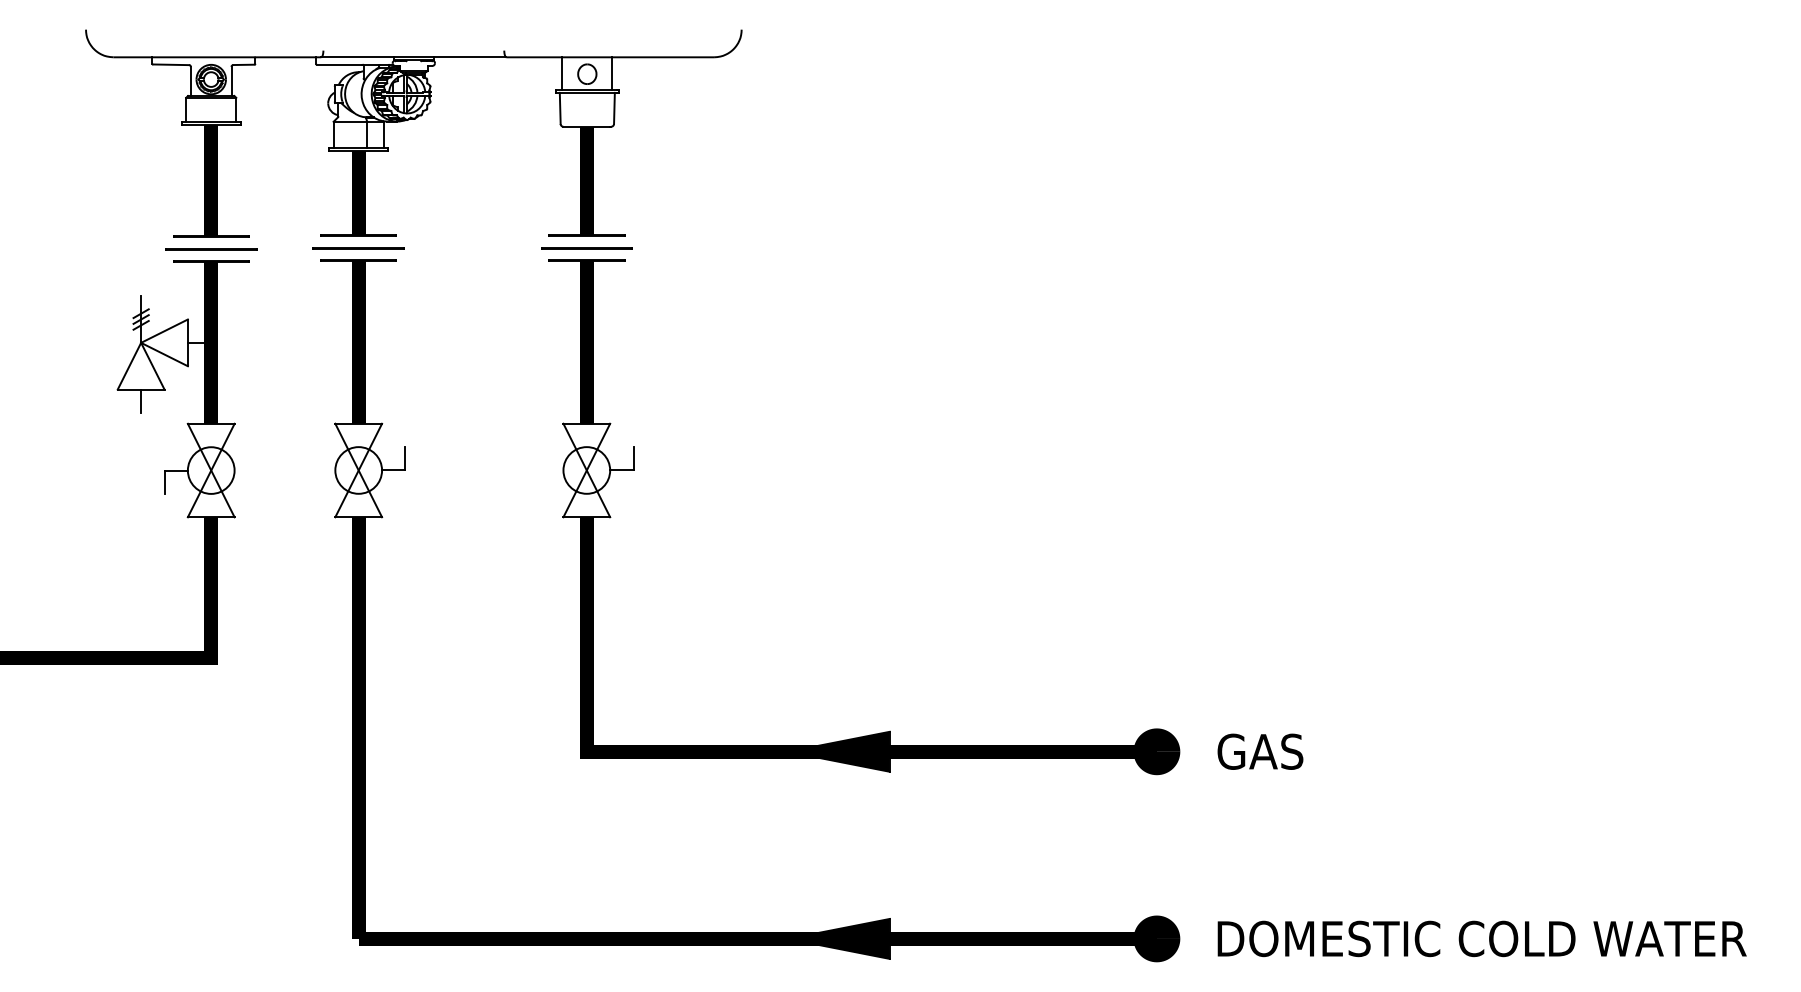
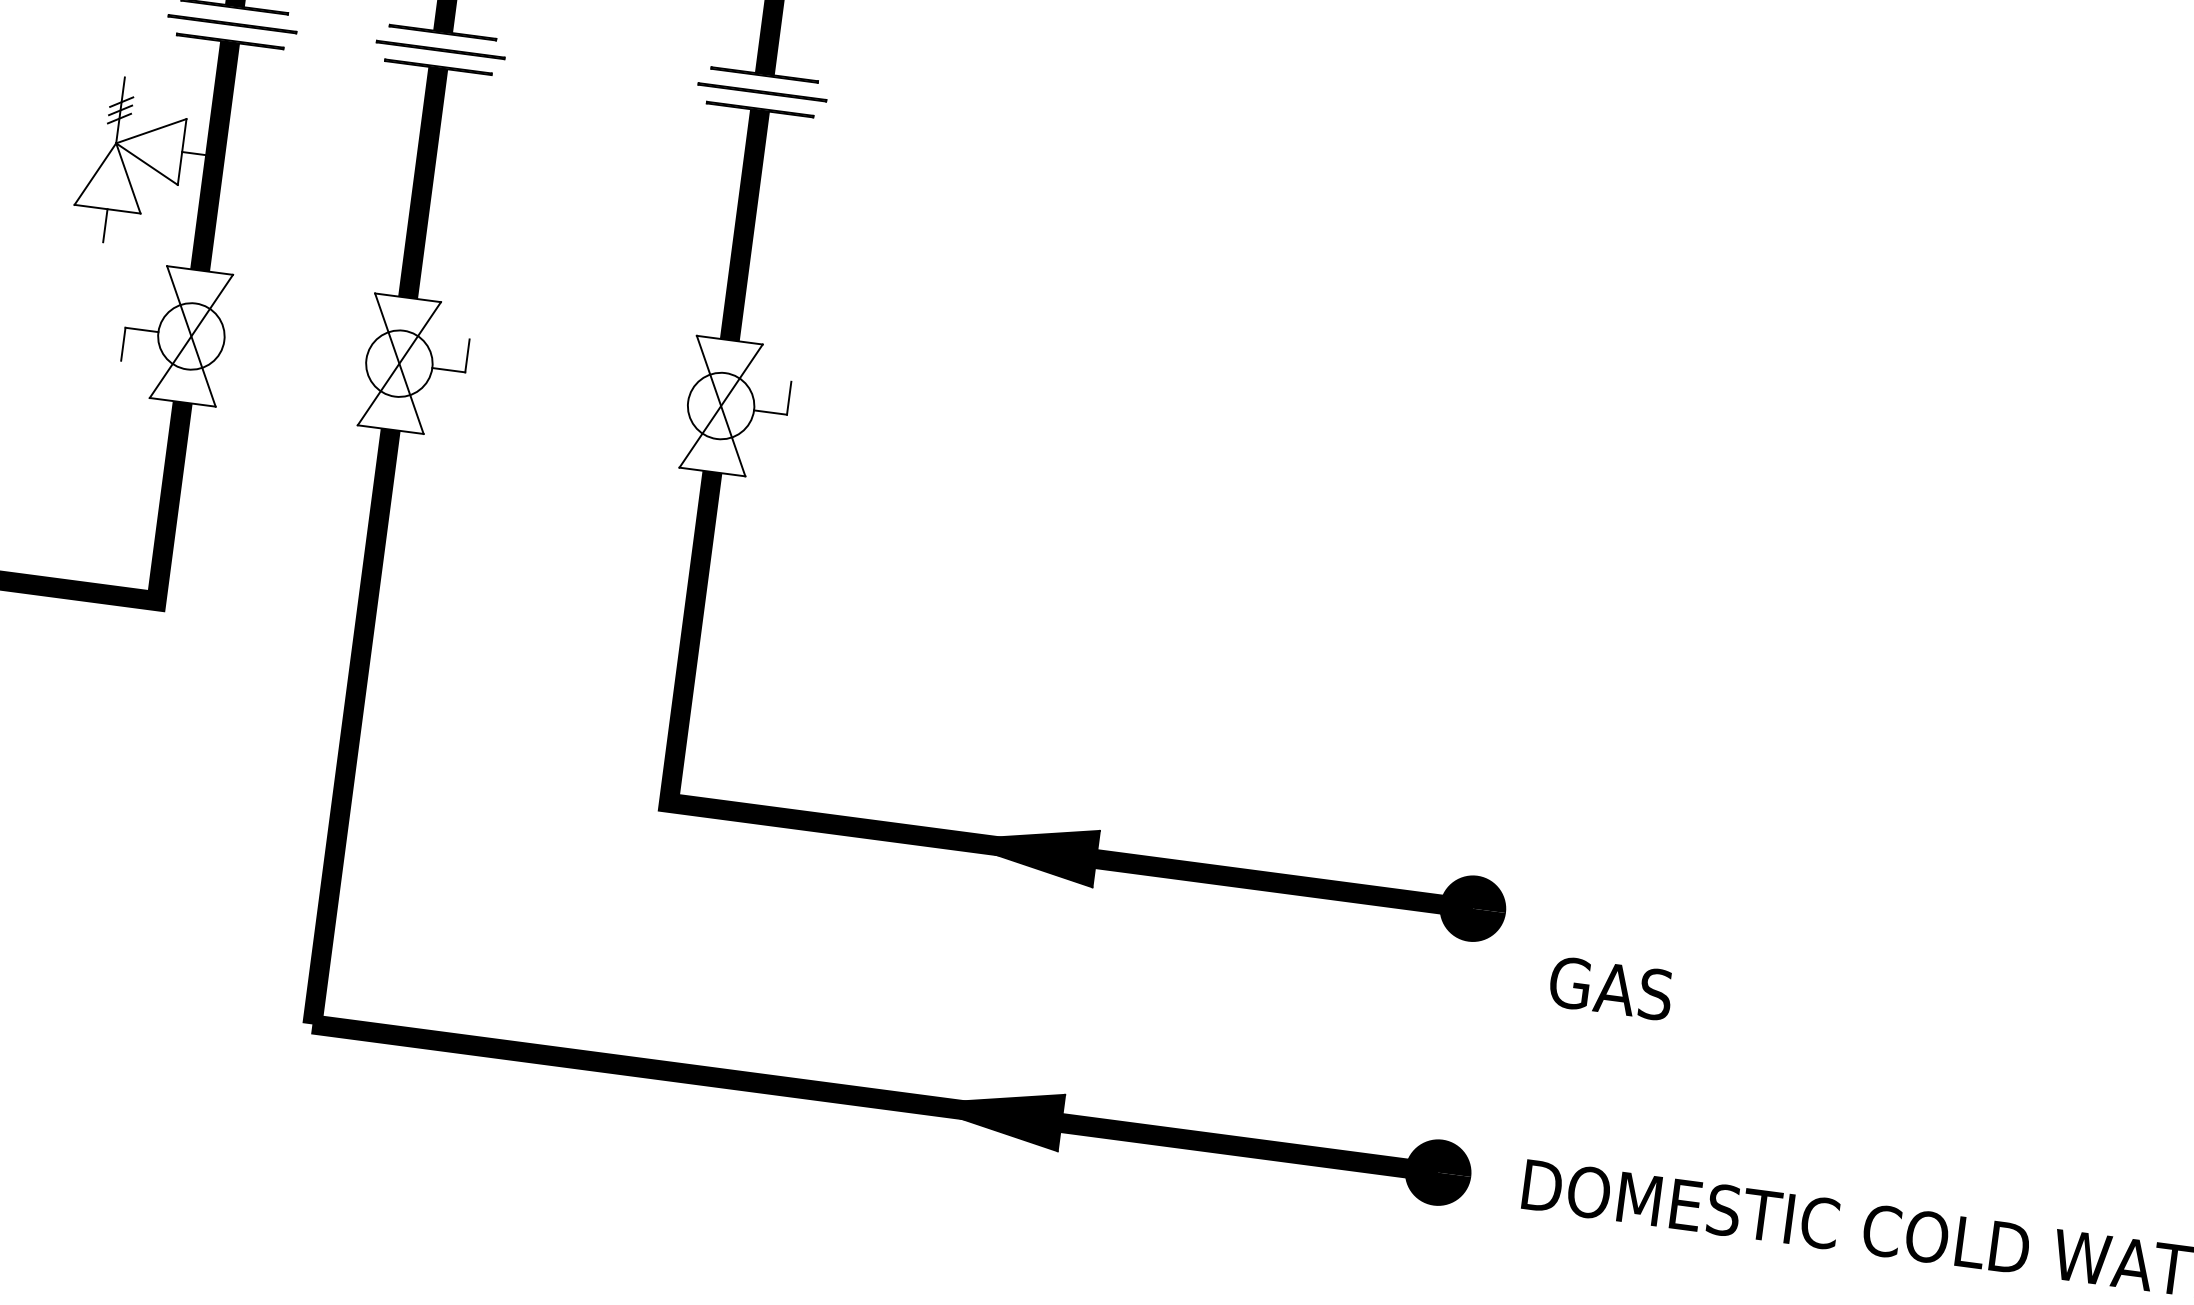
text: (1260, 751) -> (1611, 988), moved

